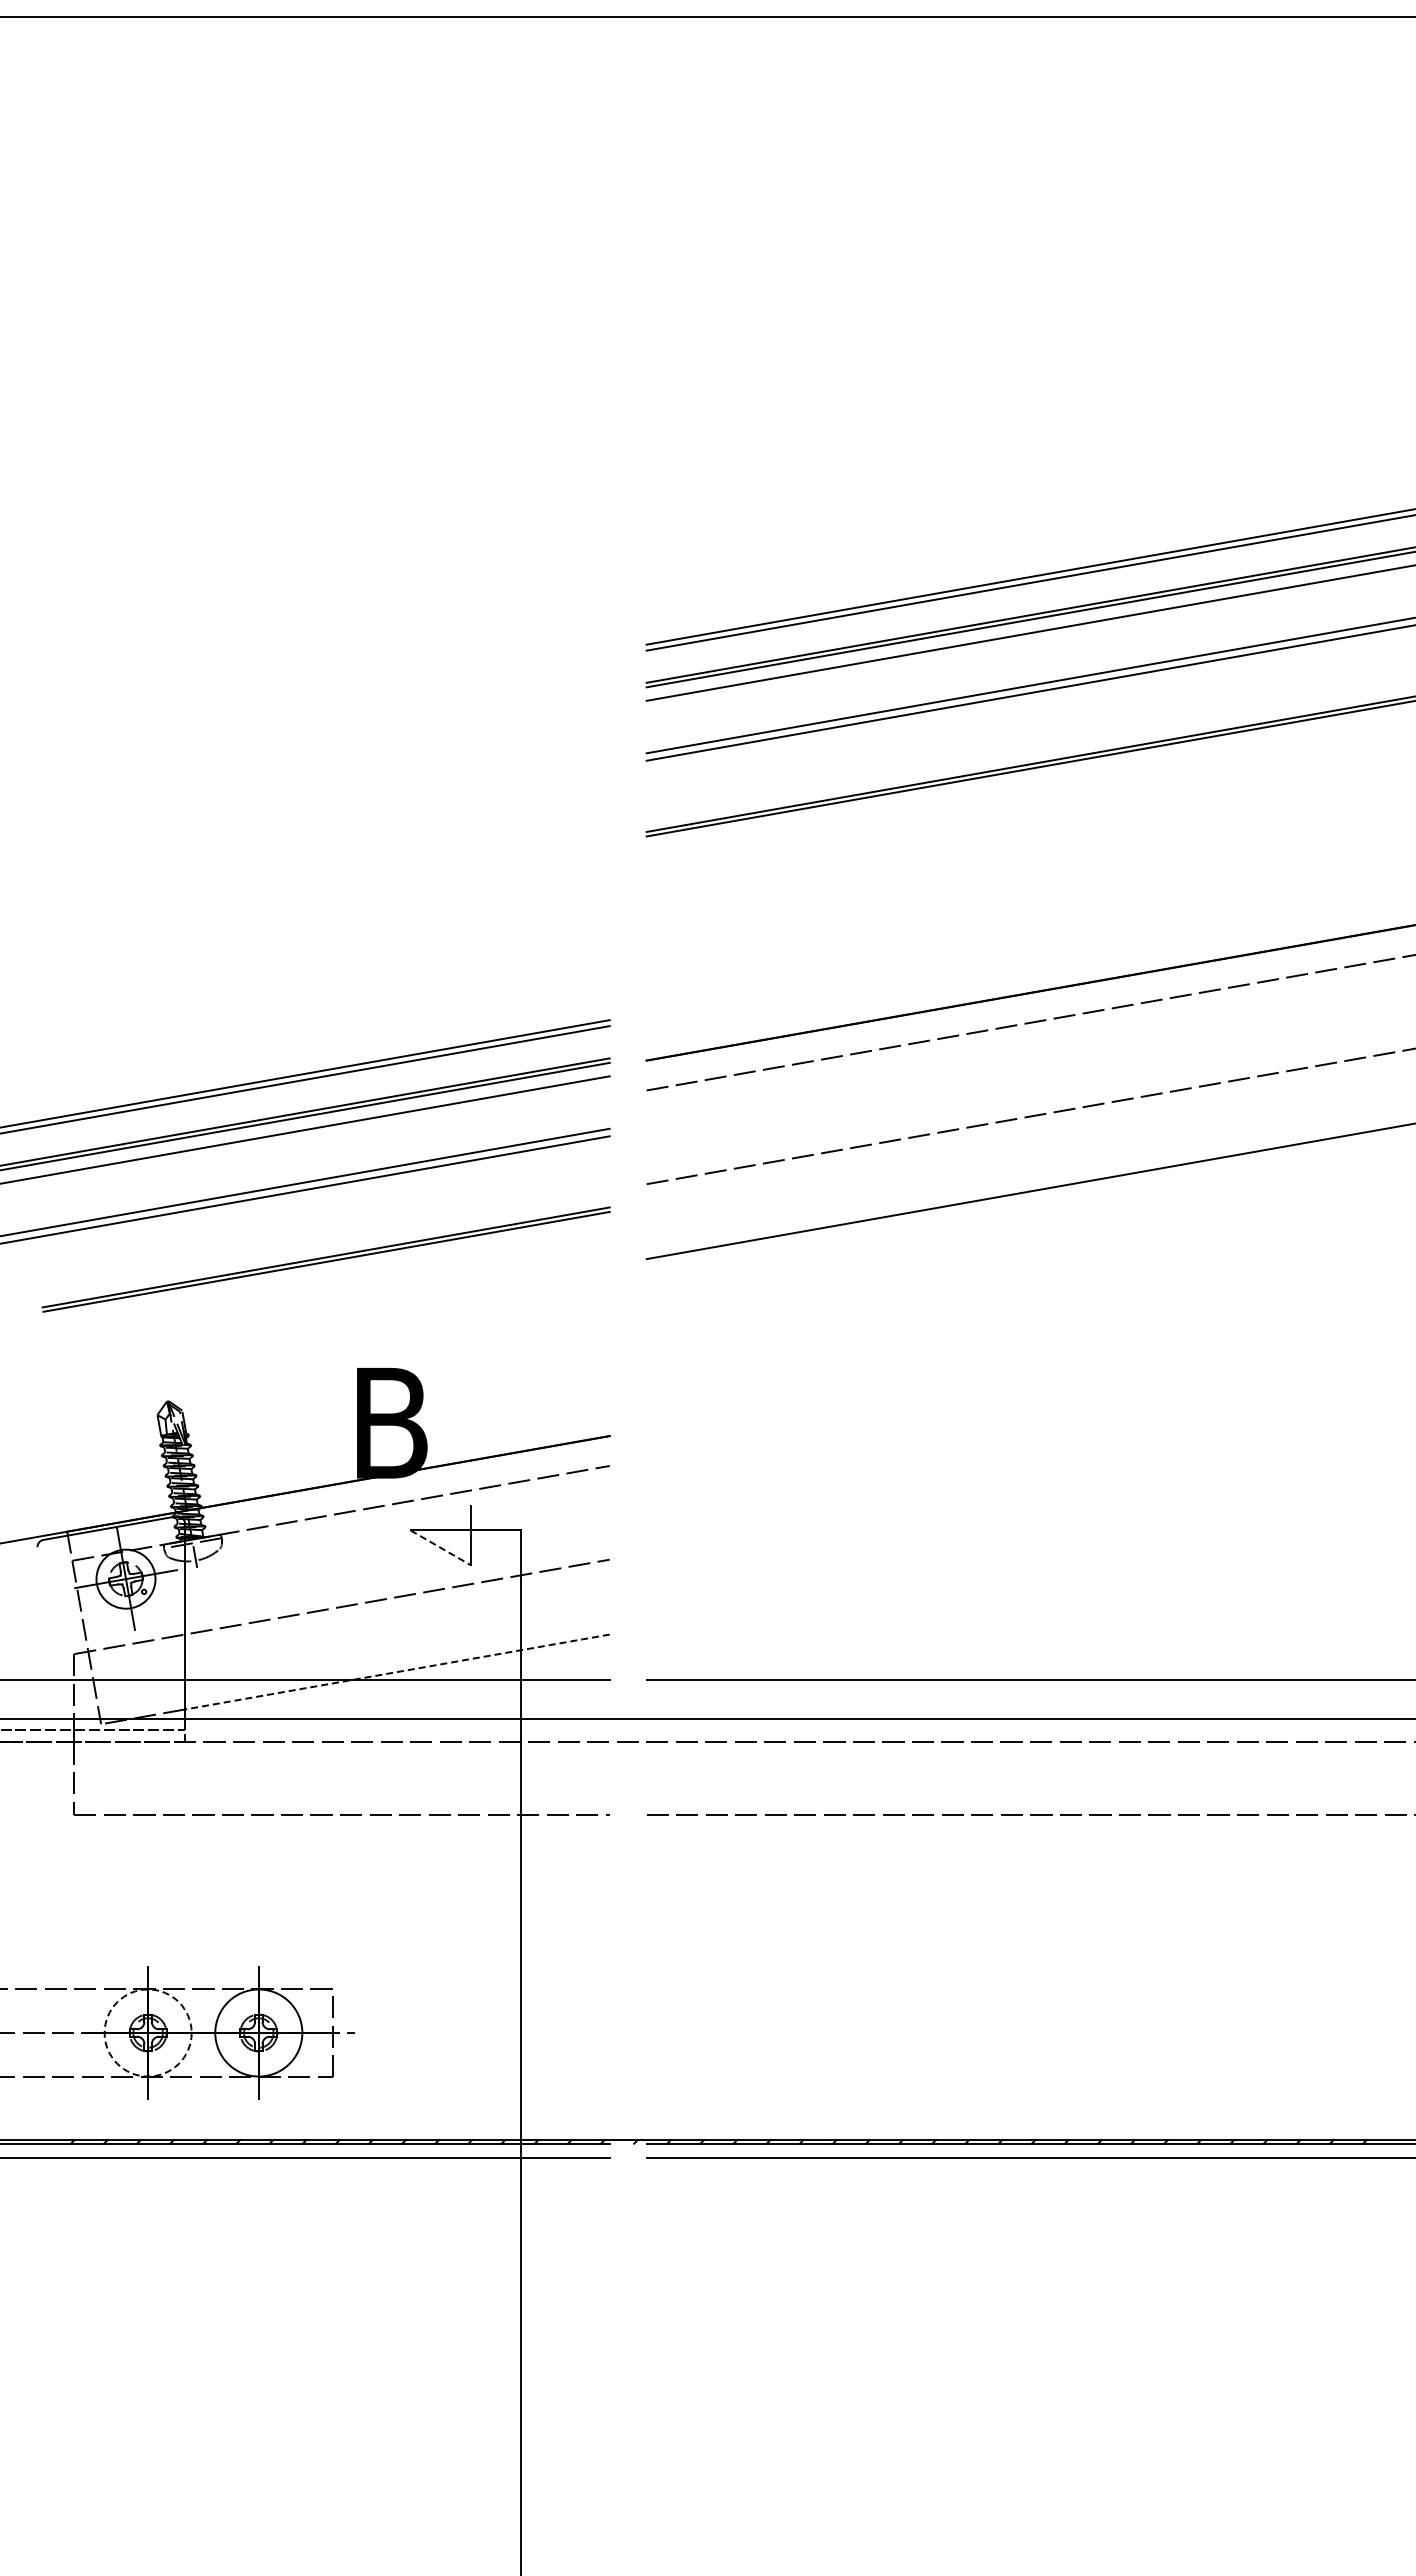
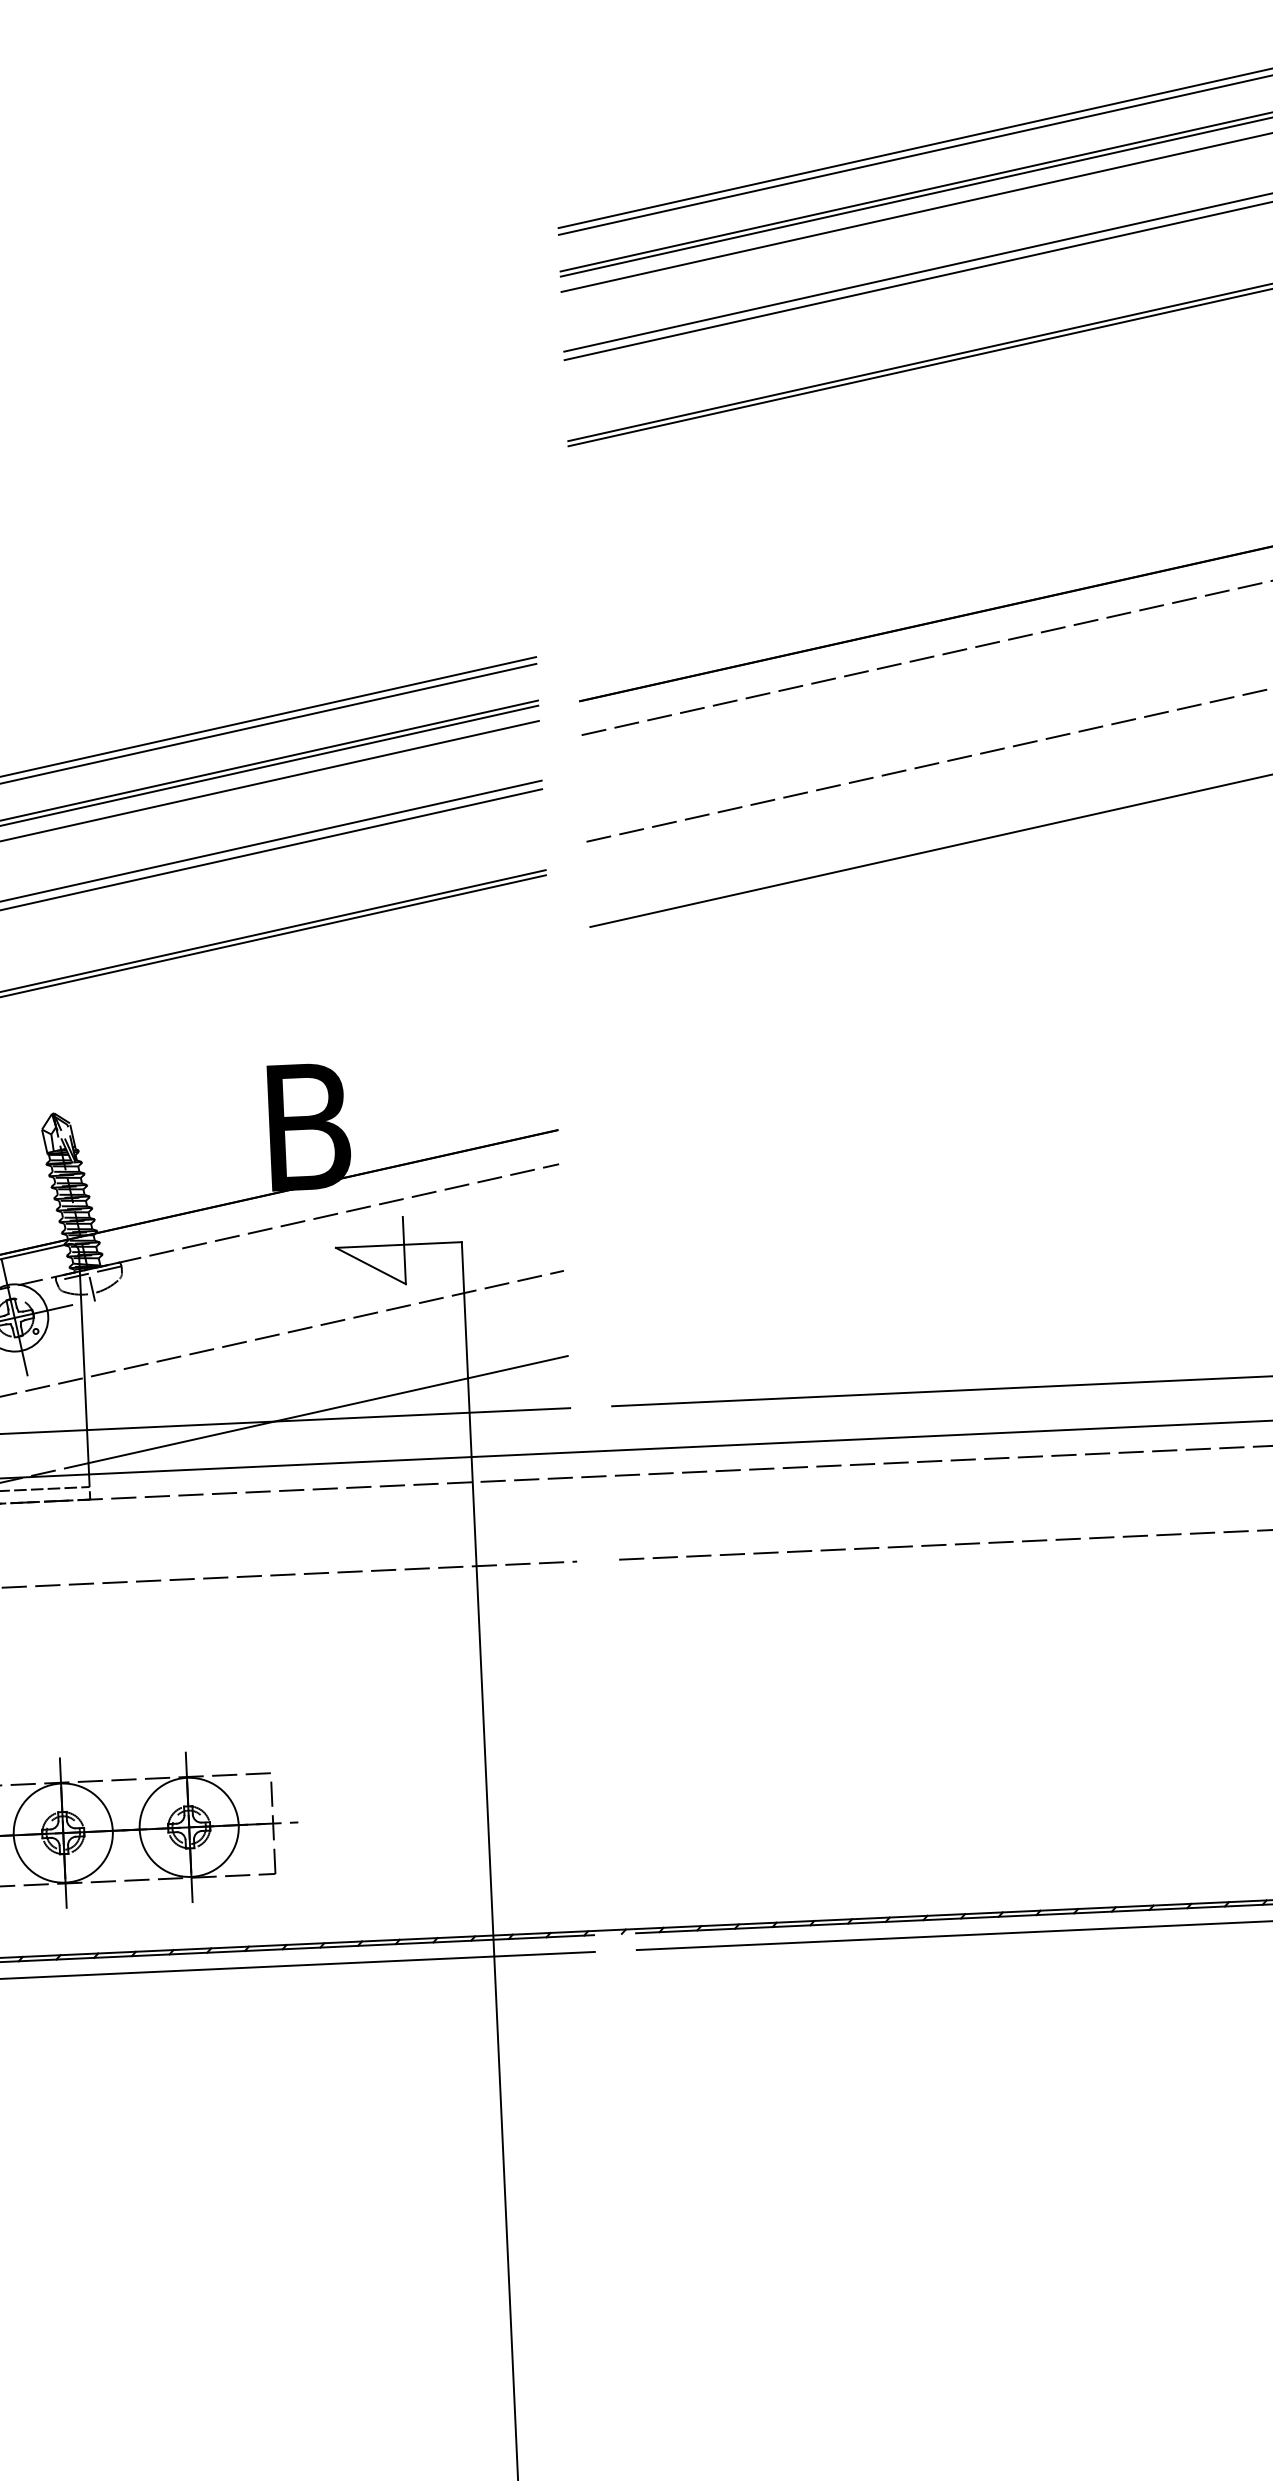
line: (440, 1547) -> (370, 1265), dashed -> solid
line: (397, 1672) -> (328, 1410), dashed -> solid
circle: (147, 2032) -> (62, 1832), dashed -> solid

